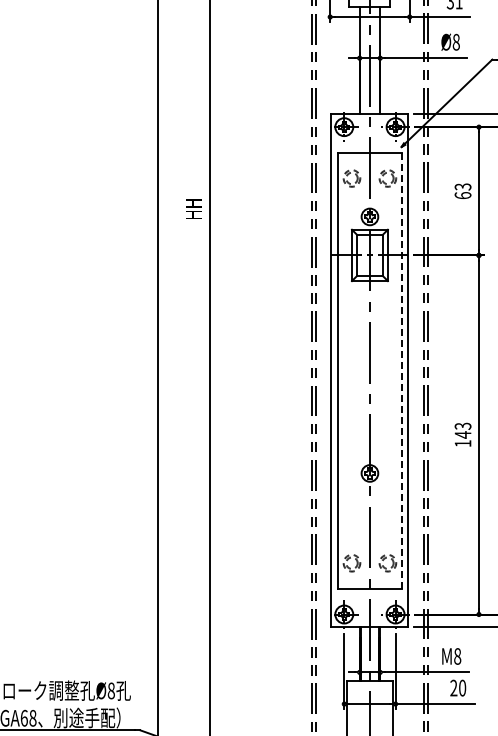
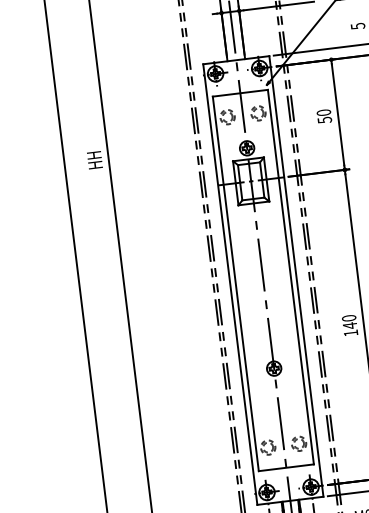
text: (462, 191) -> (323, 116), 63 -> 50
line: (402, 371) -> (291, 277), dashed -> solid
text: (462, 425) -> (348, 317), 143 -> 140

